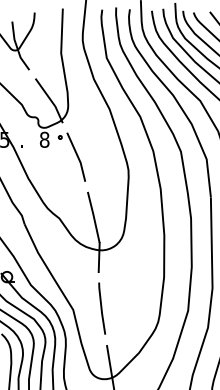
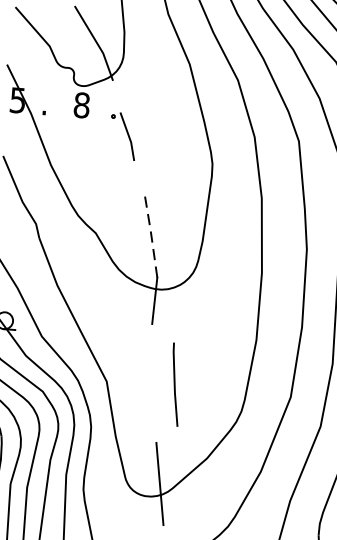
part: (71, 156) -> (122, 135), size x0.6
line: (93, 216) -> (150, 234), solid -> dashed
line: (102, 308) -> (176, 384), moved

